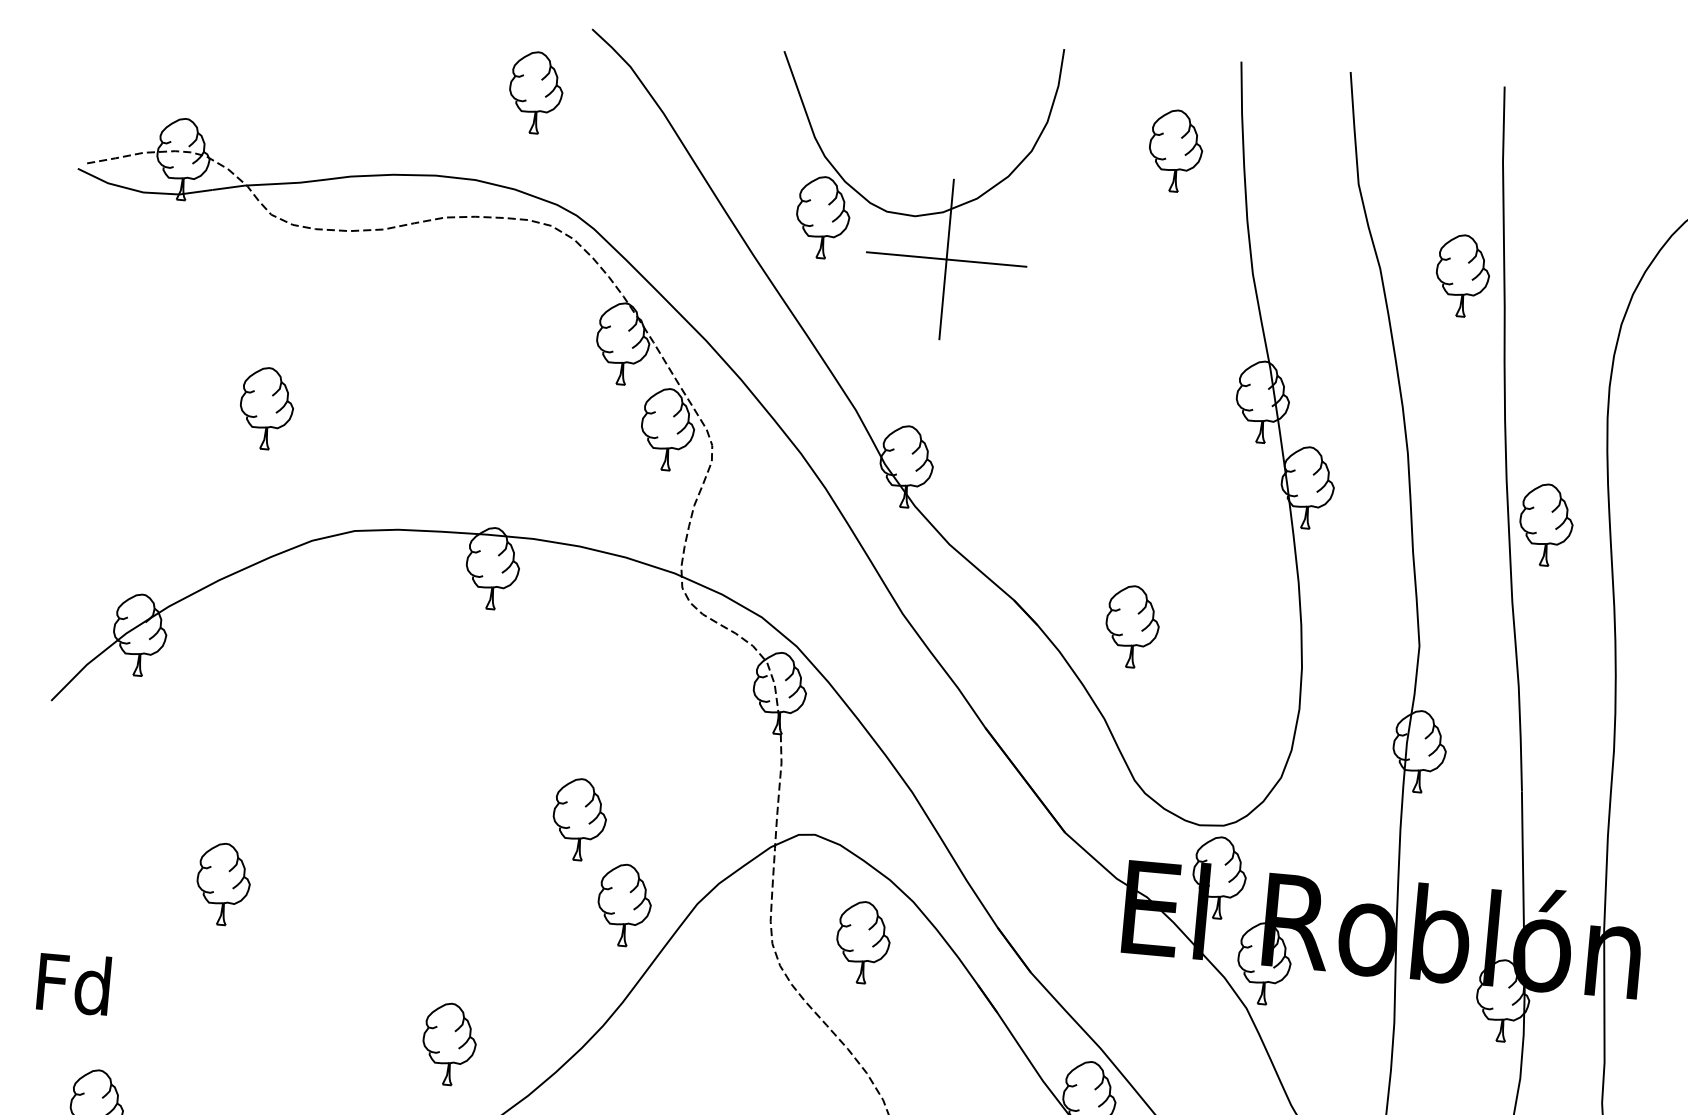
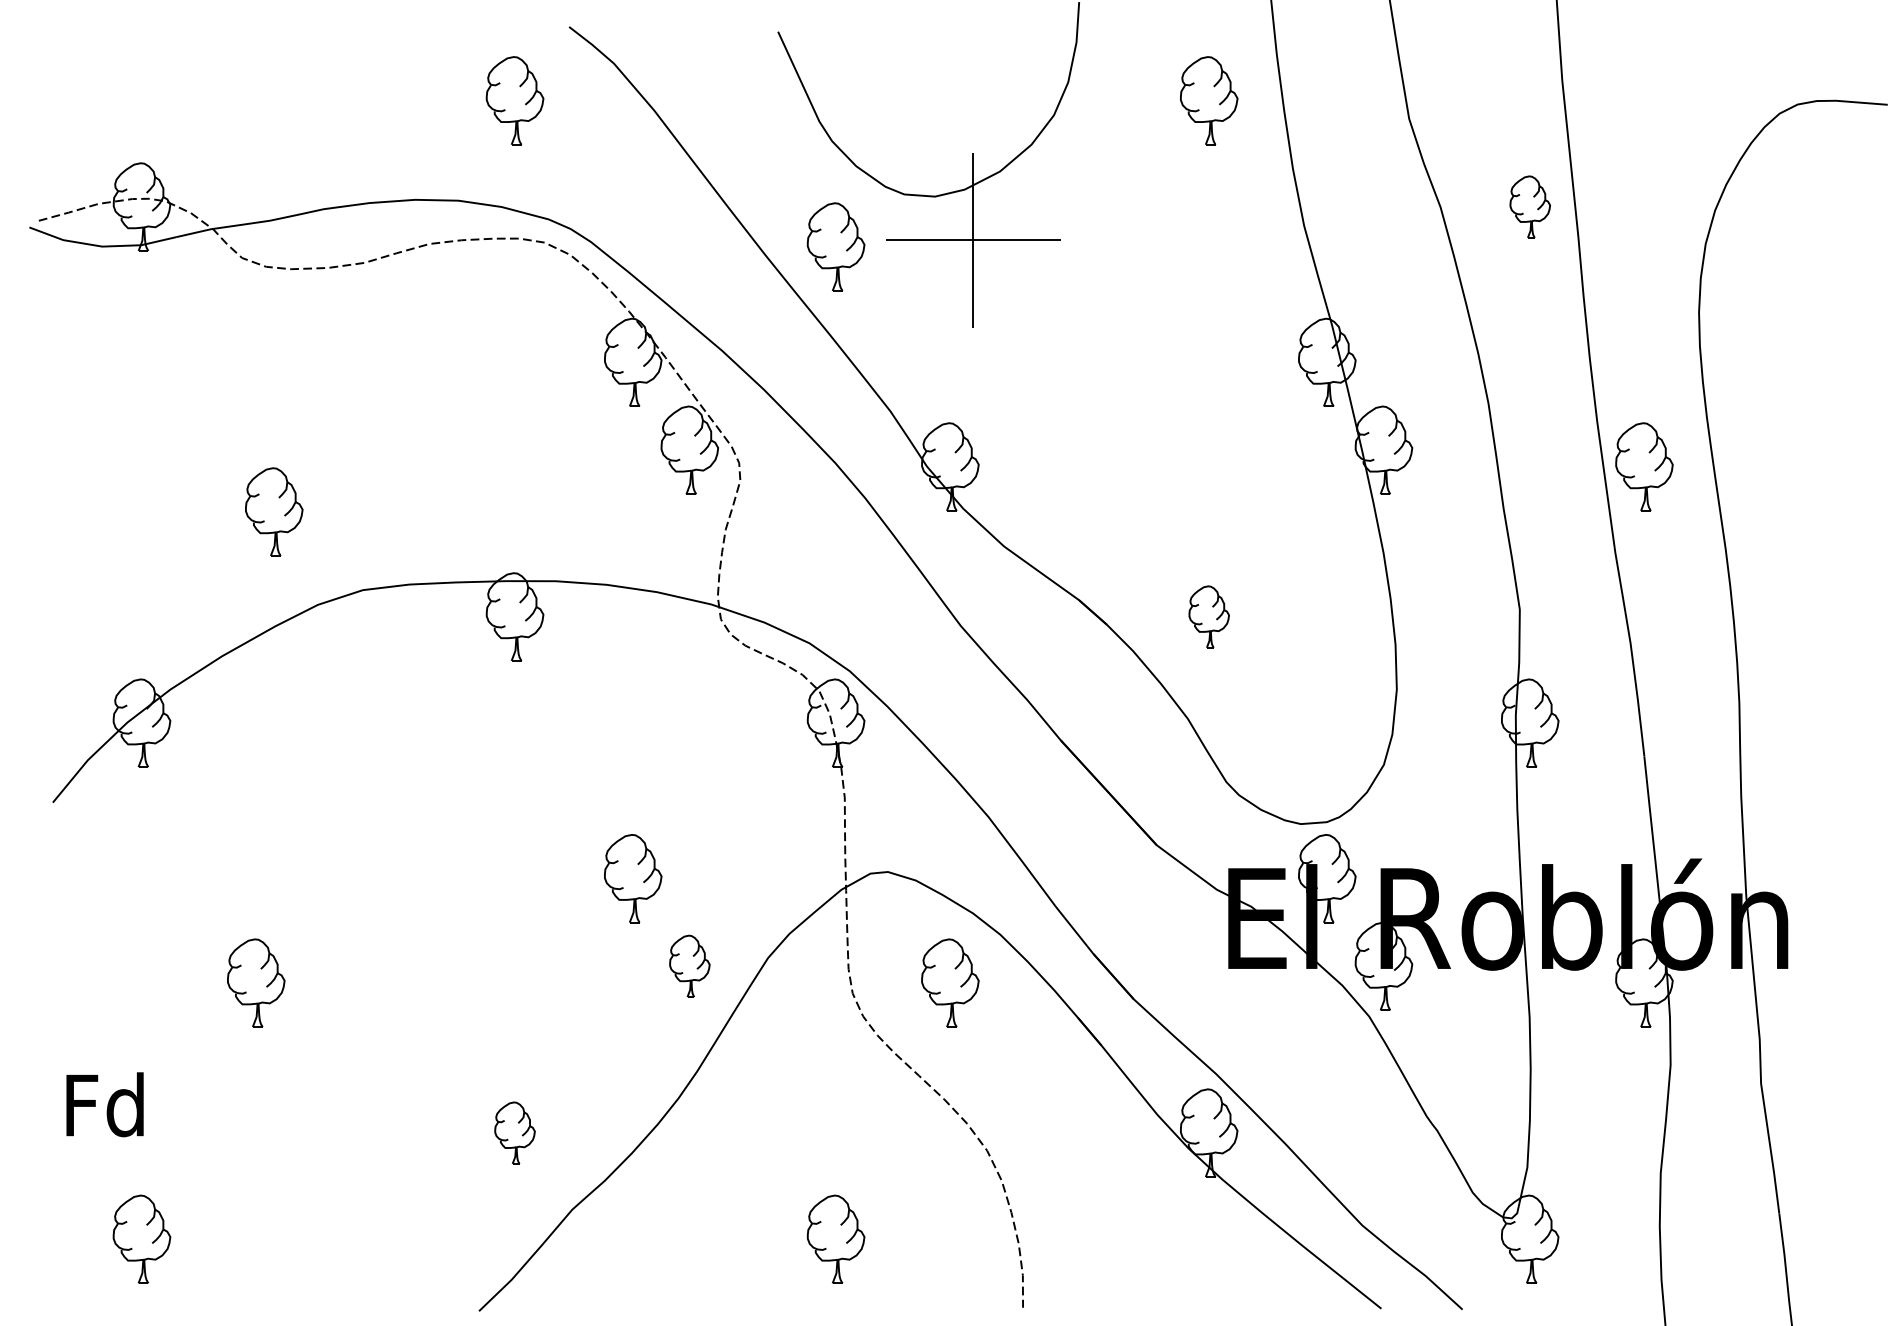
part: (822, 217) -> (835, 246), moved
part: (1463, 275) -> (1530, 206), size x0.7
part: (267, 408) -> (274, 511), moved
part: (1132, 626) -> (1209, 616), size x0.7
part: (624, 904) -> (689, 965), size x0.7
part: (449, 1043) -> (514, 1132), size x0.7

